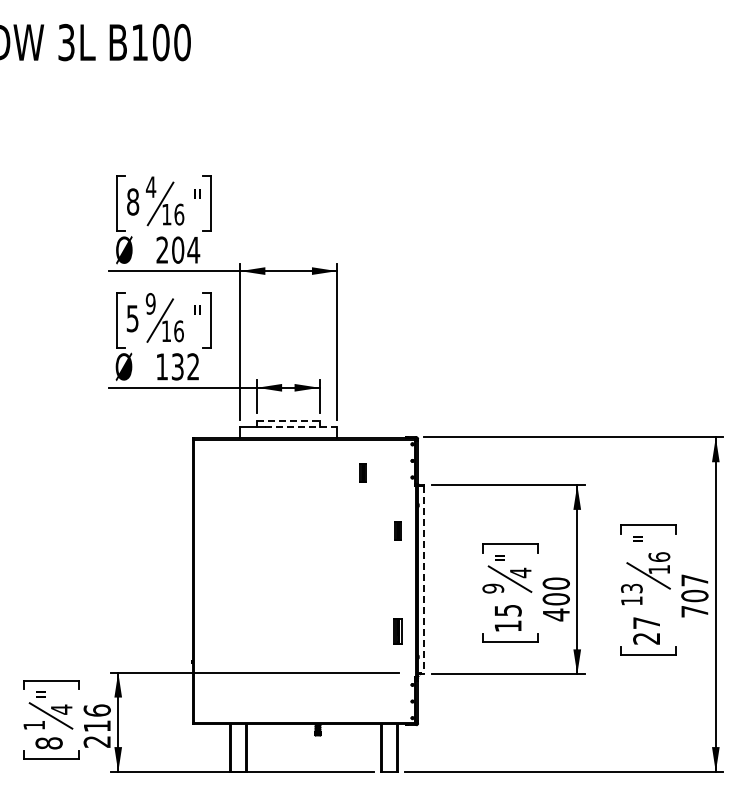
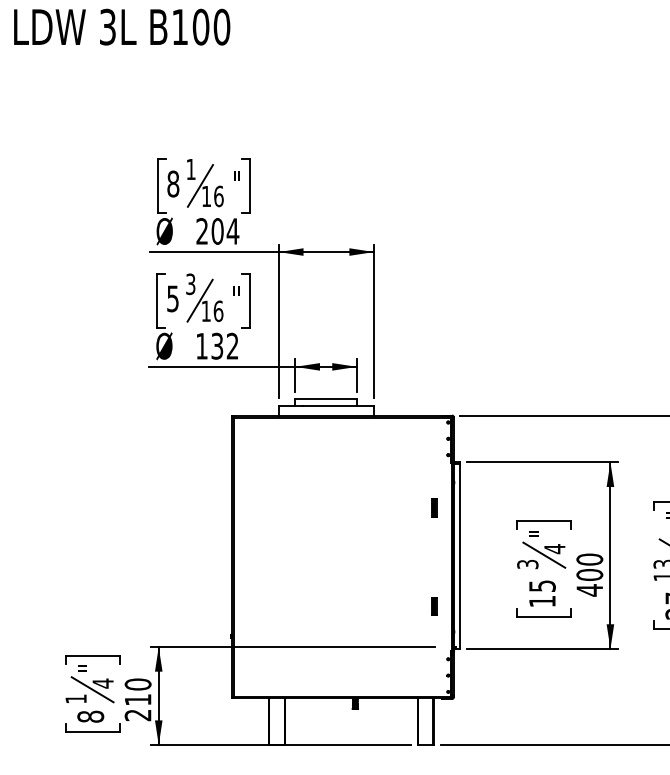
text: (150, 186) -> (190, 168), 4 -> 1
text: (150, 303) -> (190, 283), 9 -> 3
line: (288, 420) -> (326, 399), dashed -> solid
line: (301, 427) -> (339, 405), dashed -> solid
part: (362, 472) -> (399, 450), removed
line: (424, 580) -> (460, 556), dashed -> solid
text: (493, 588) -> (528, 564), 9 -> 3
part: (397, 631) -> (433, 606), size x0.71
text: (96, 710) -> (137, 684), 216 -> 210

